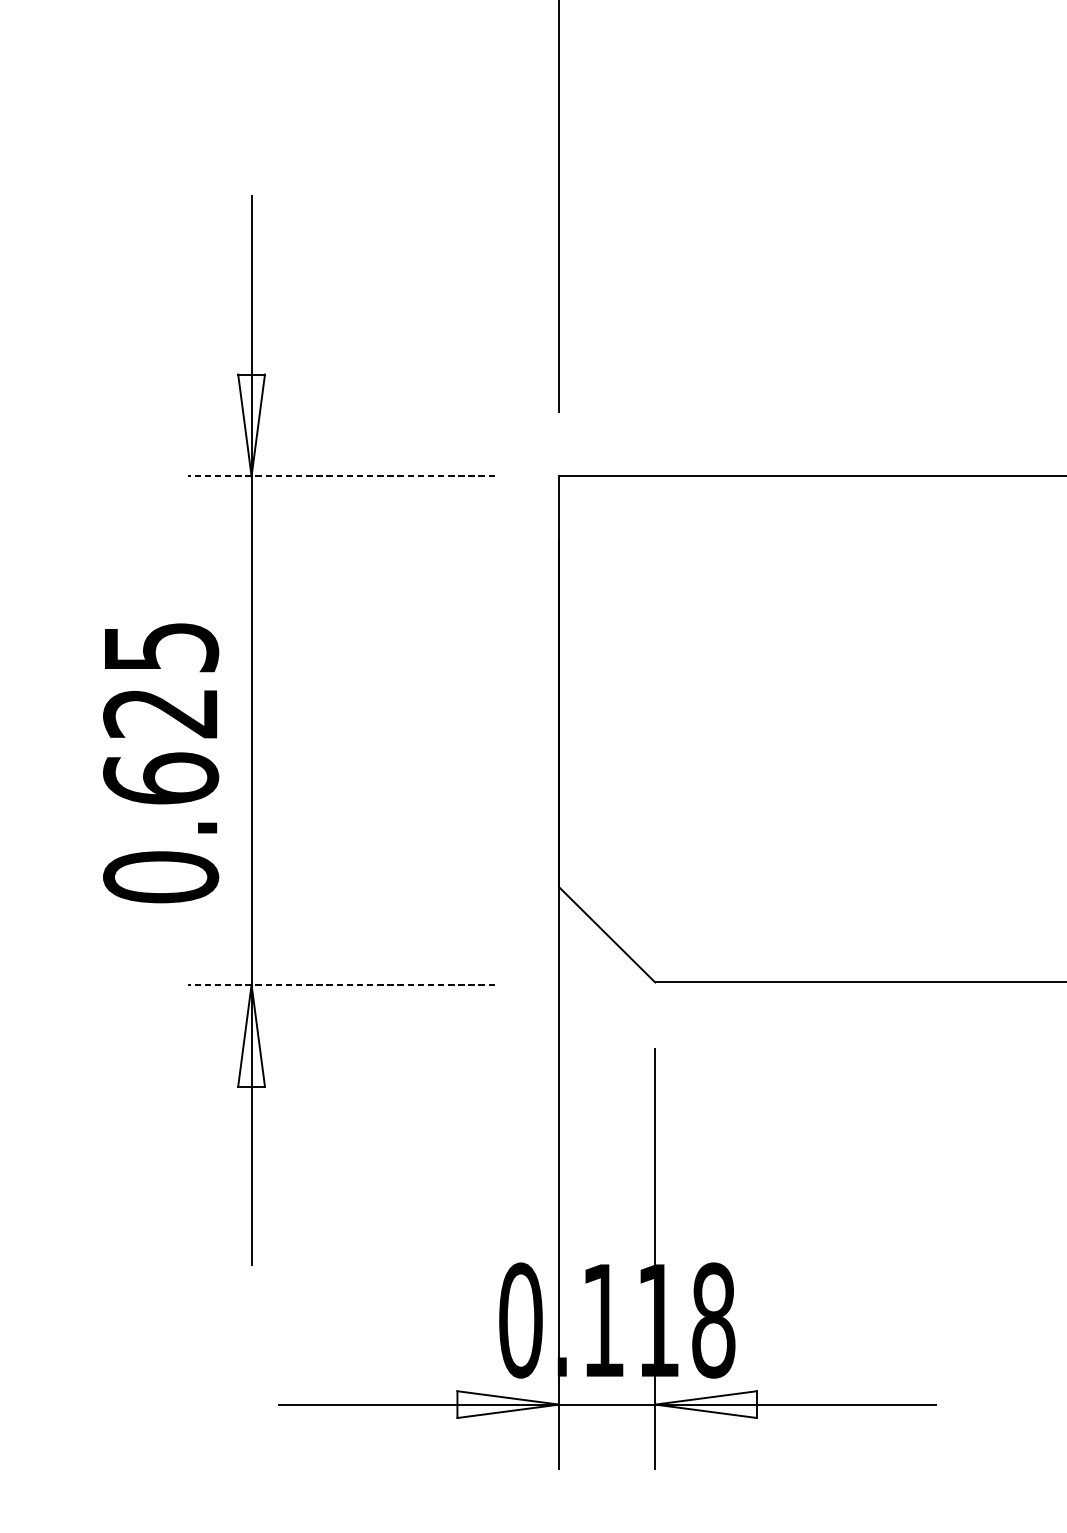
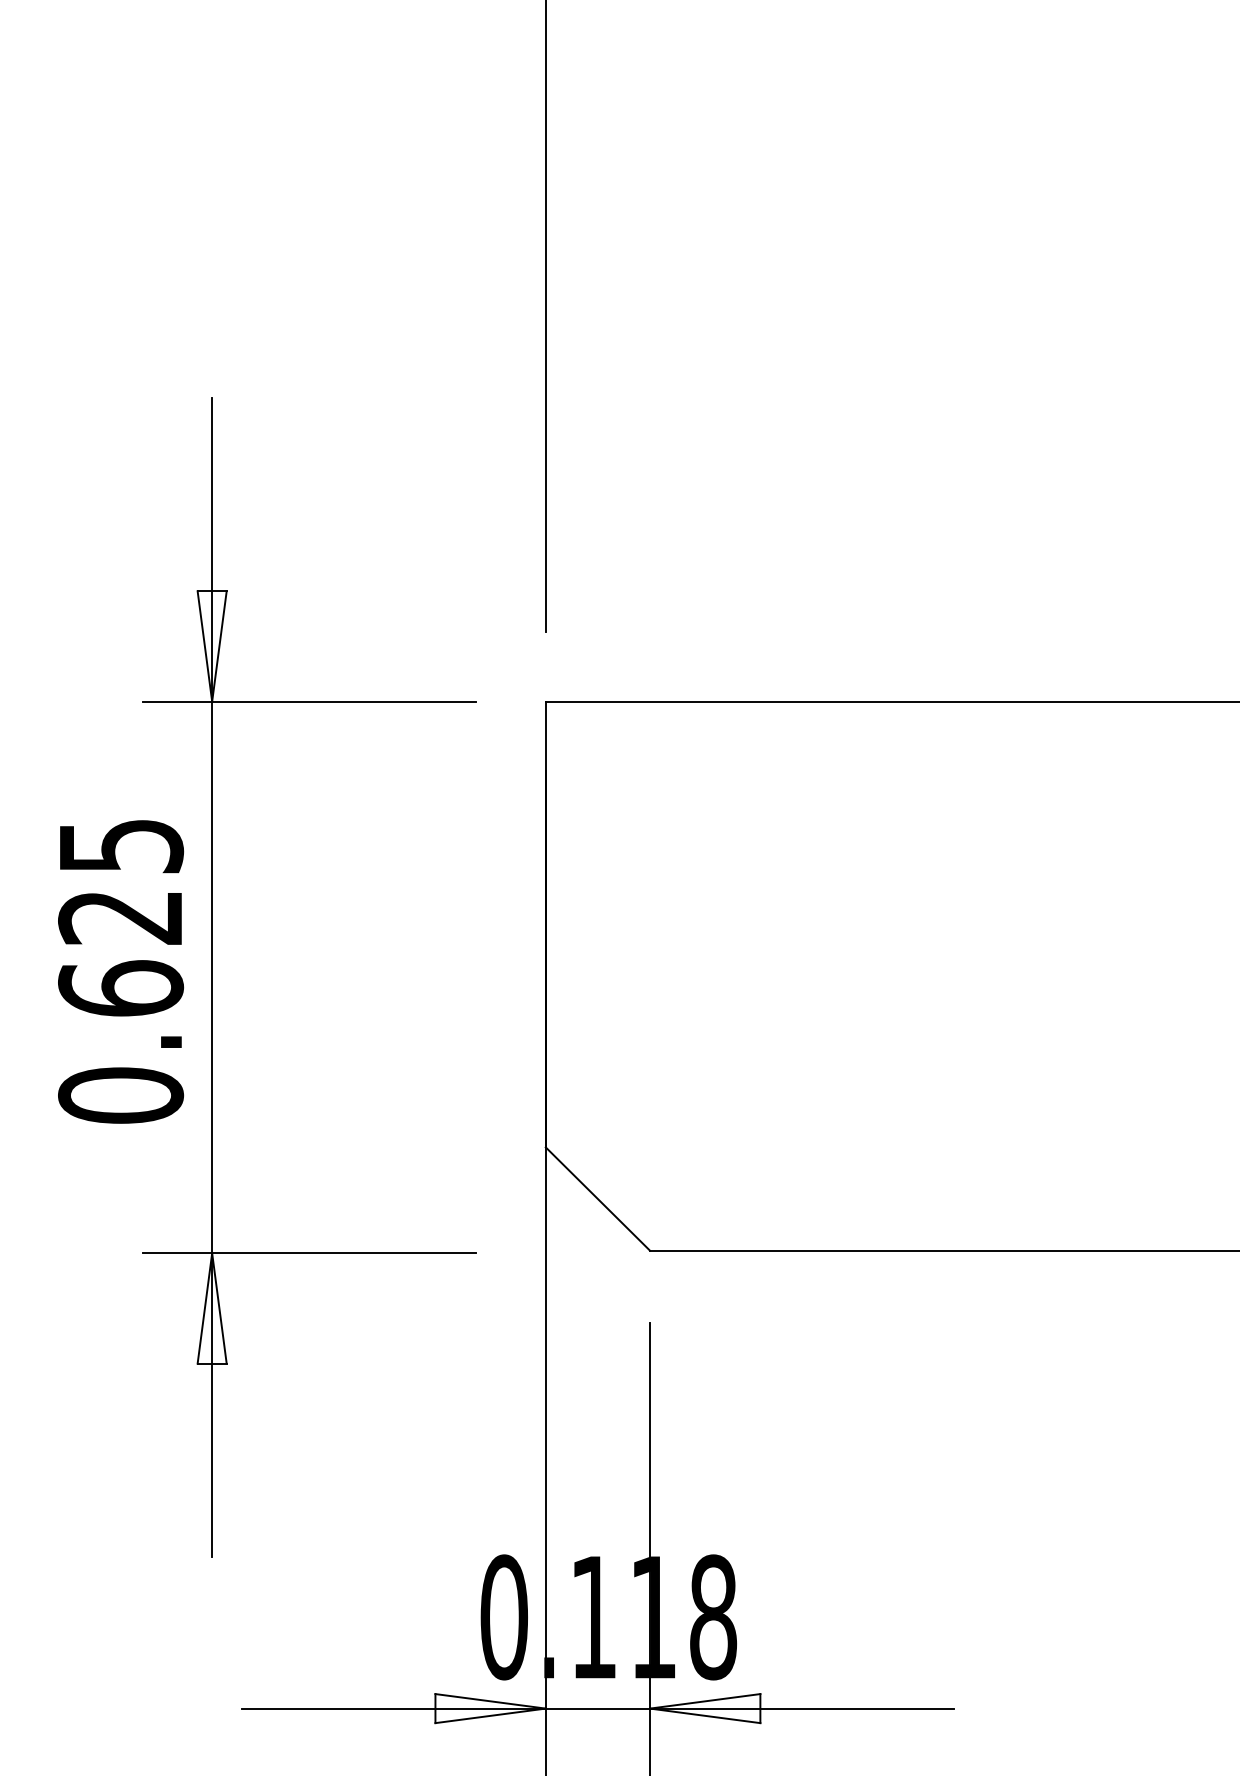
line: (341, 476) -> (309, 701), dashed -> solid
text: (161, 762) -> (121, 971), moved
line: (341, 985) -> (309, 1253), dashed -> solid

